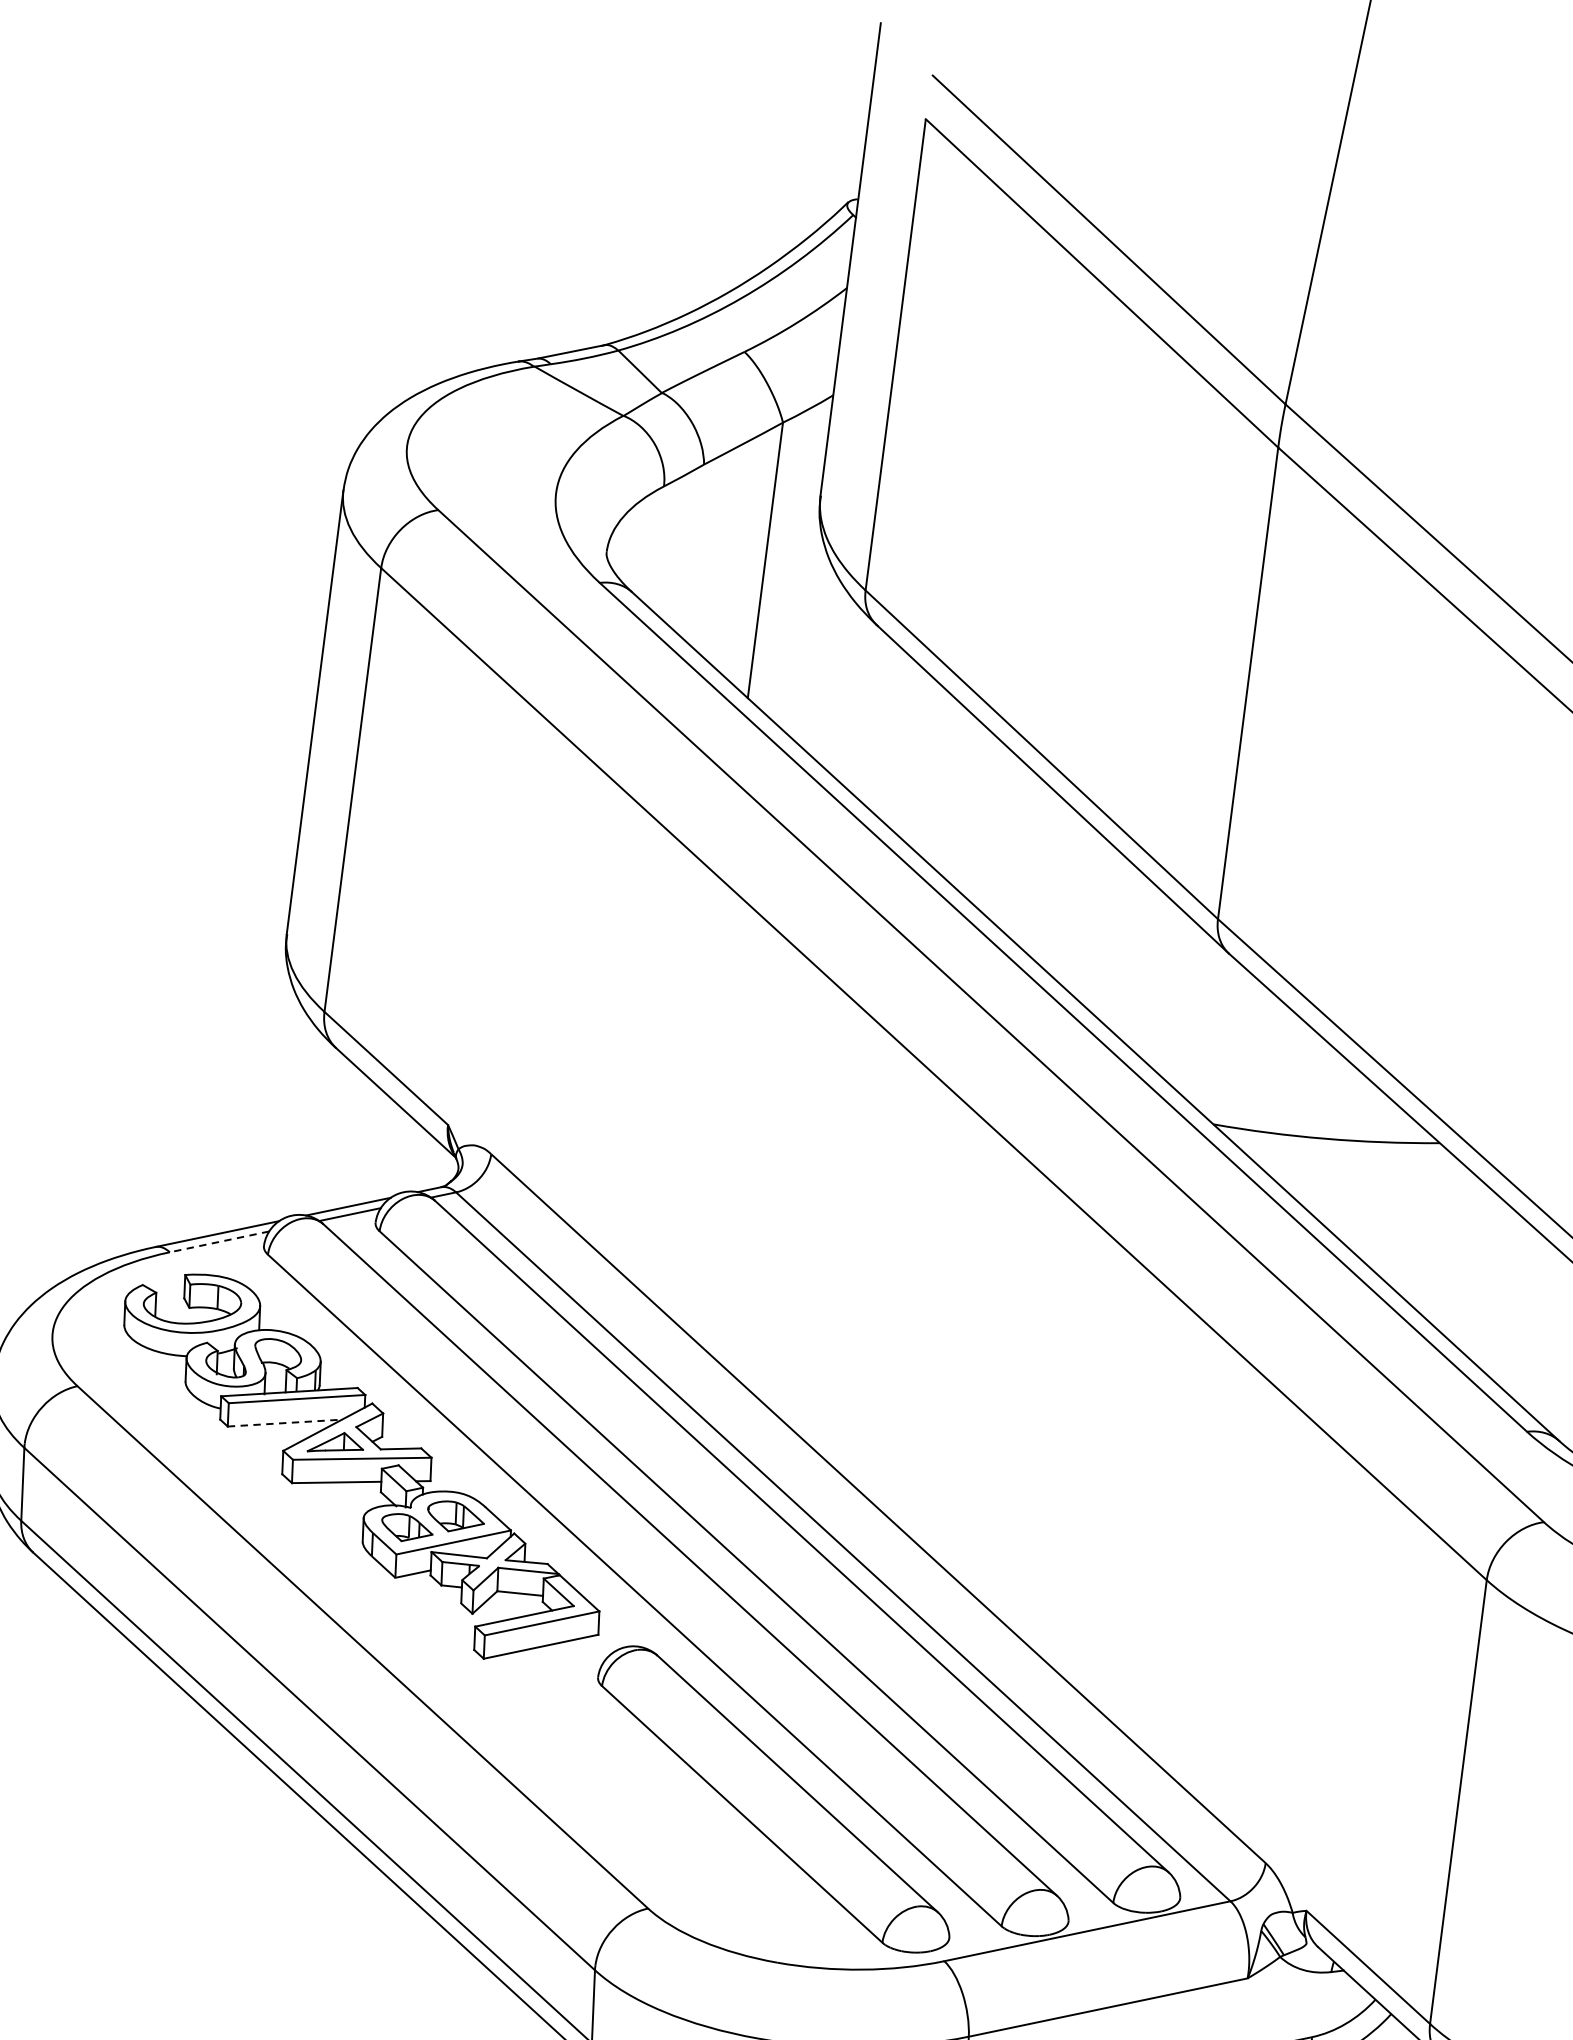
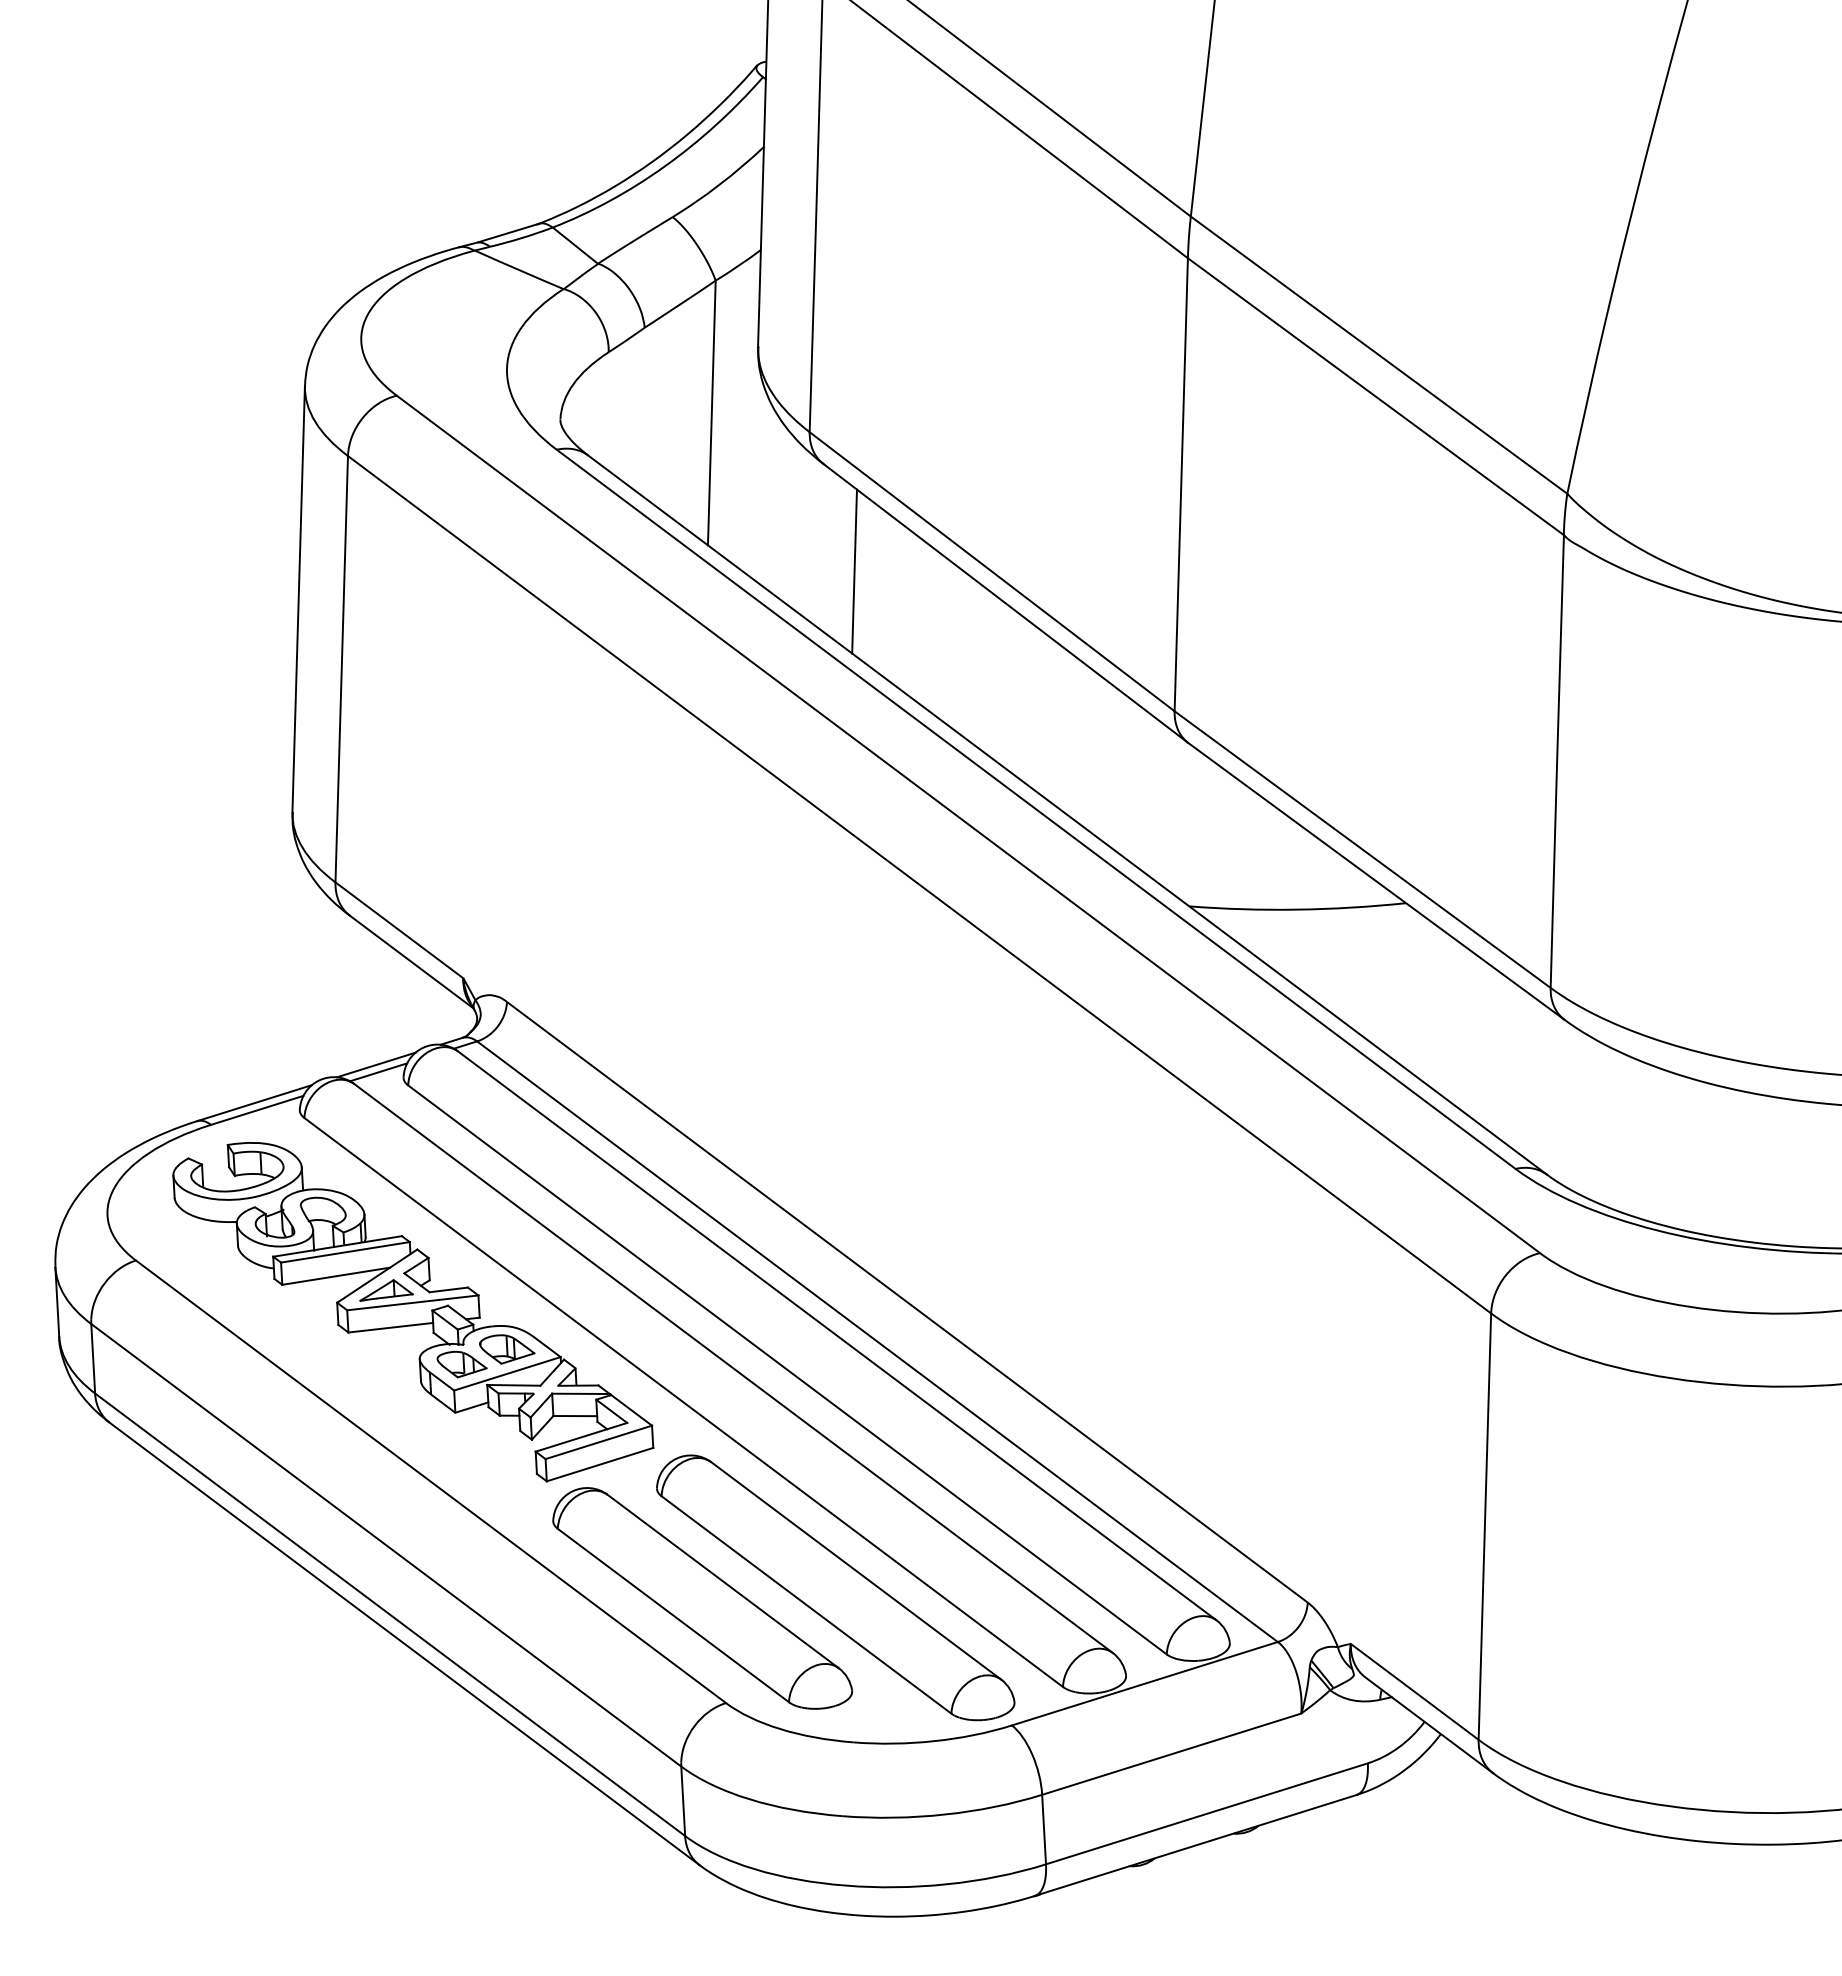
line: (898, 740) -> (854, 571), added
line: (218, 1241) -> (256, 1110), dashed -> solid
line: (285, 1423) -> (336, 1276), dashed -> solid
part: (634, 1797) -> (702, 1598), added

